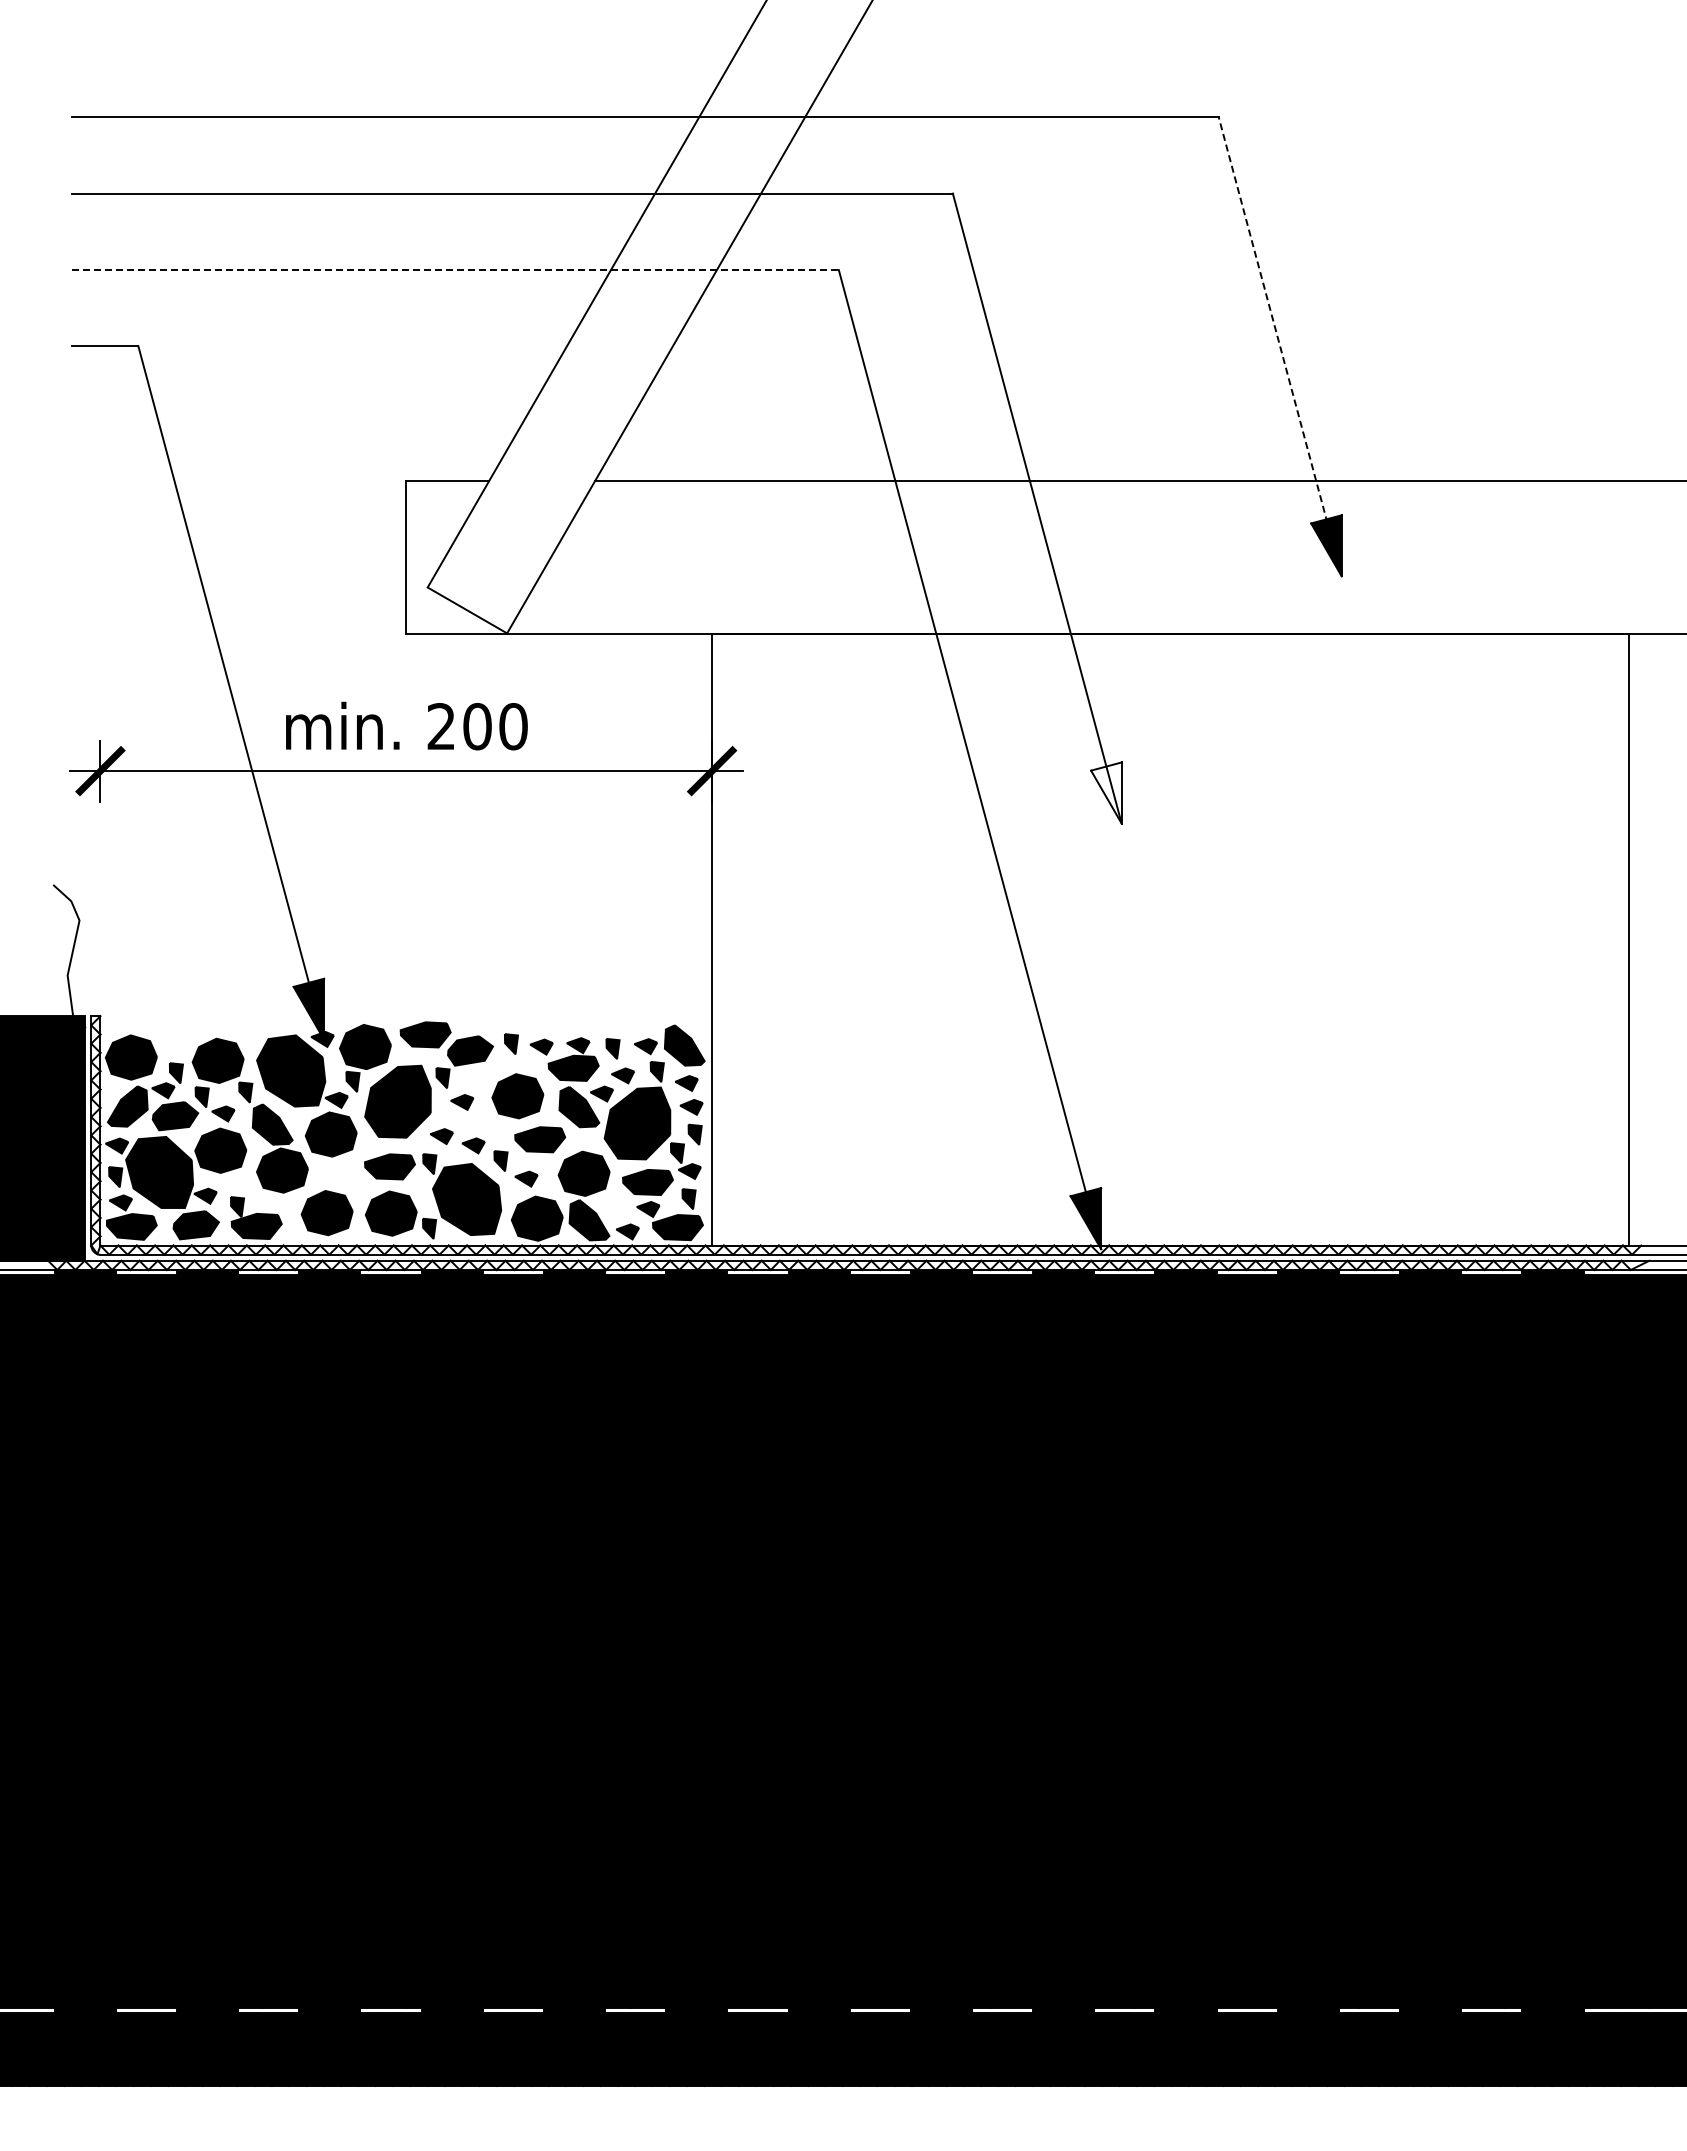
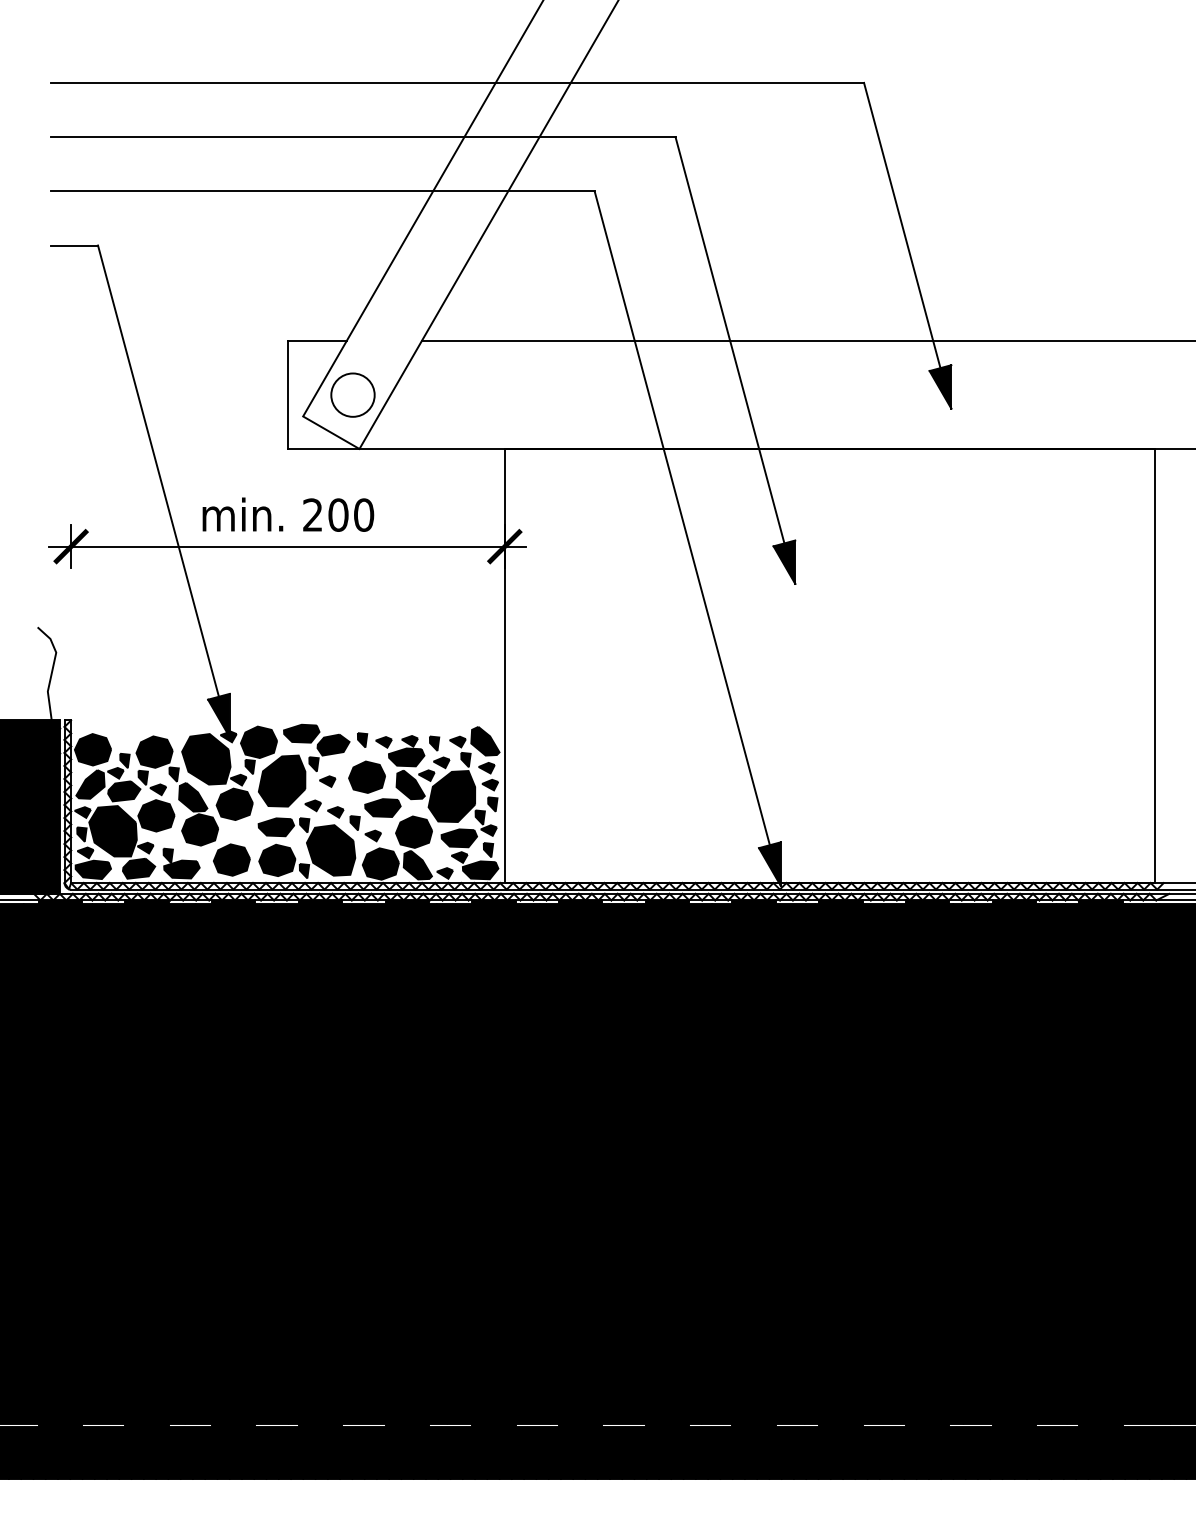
line: (455, 270) -> (322, 191), dashed -> solid
line: (1280, 346) -> (907, 245), dashed -> solid
circle: (497, 557) -> (352, 395), added
fill: (1106, 792) -> (784, 561), added

